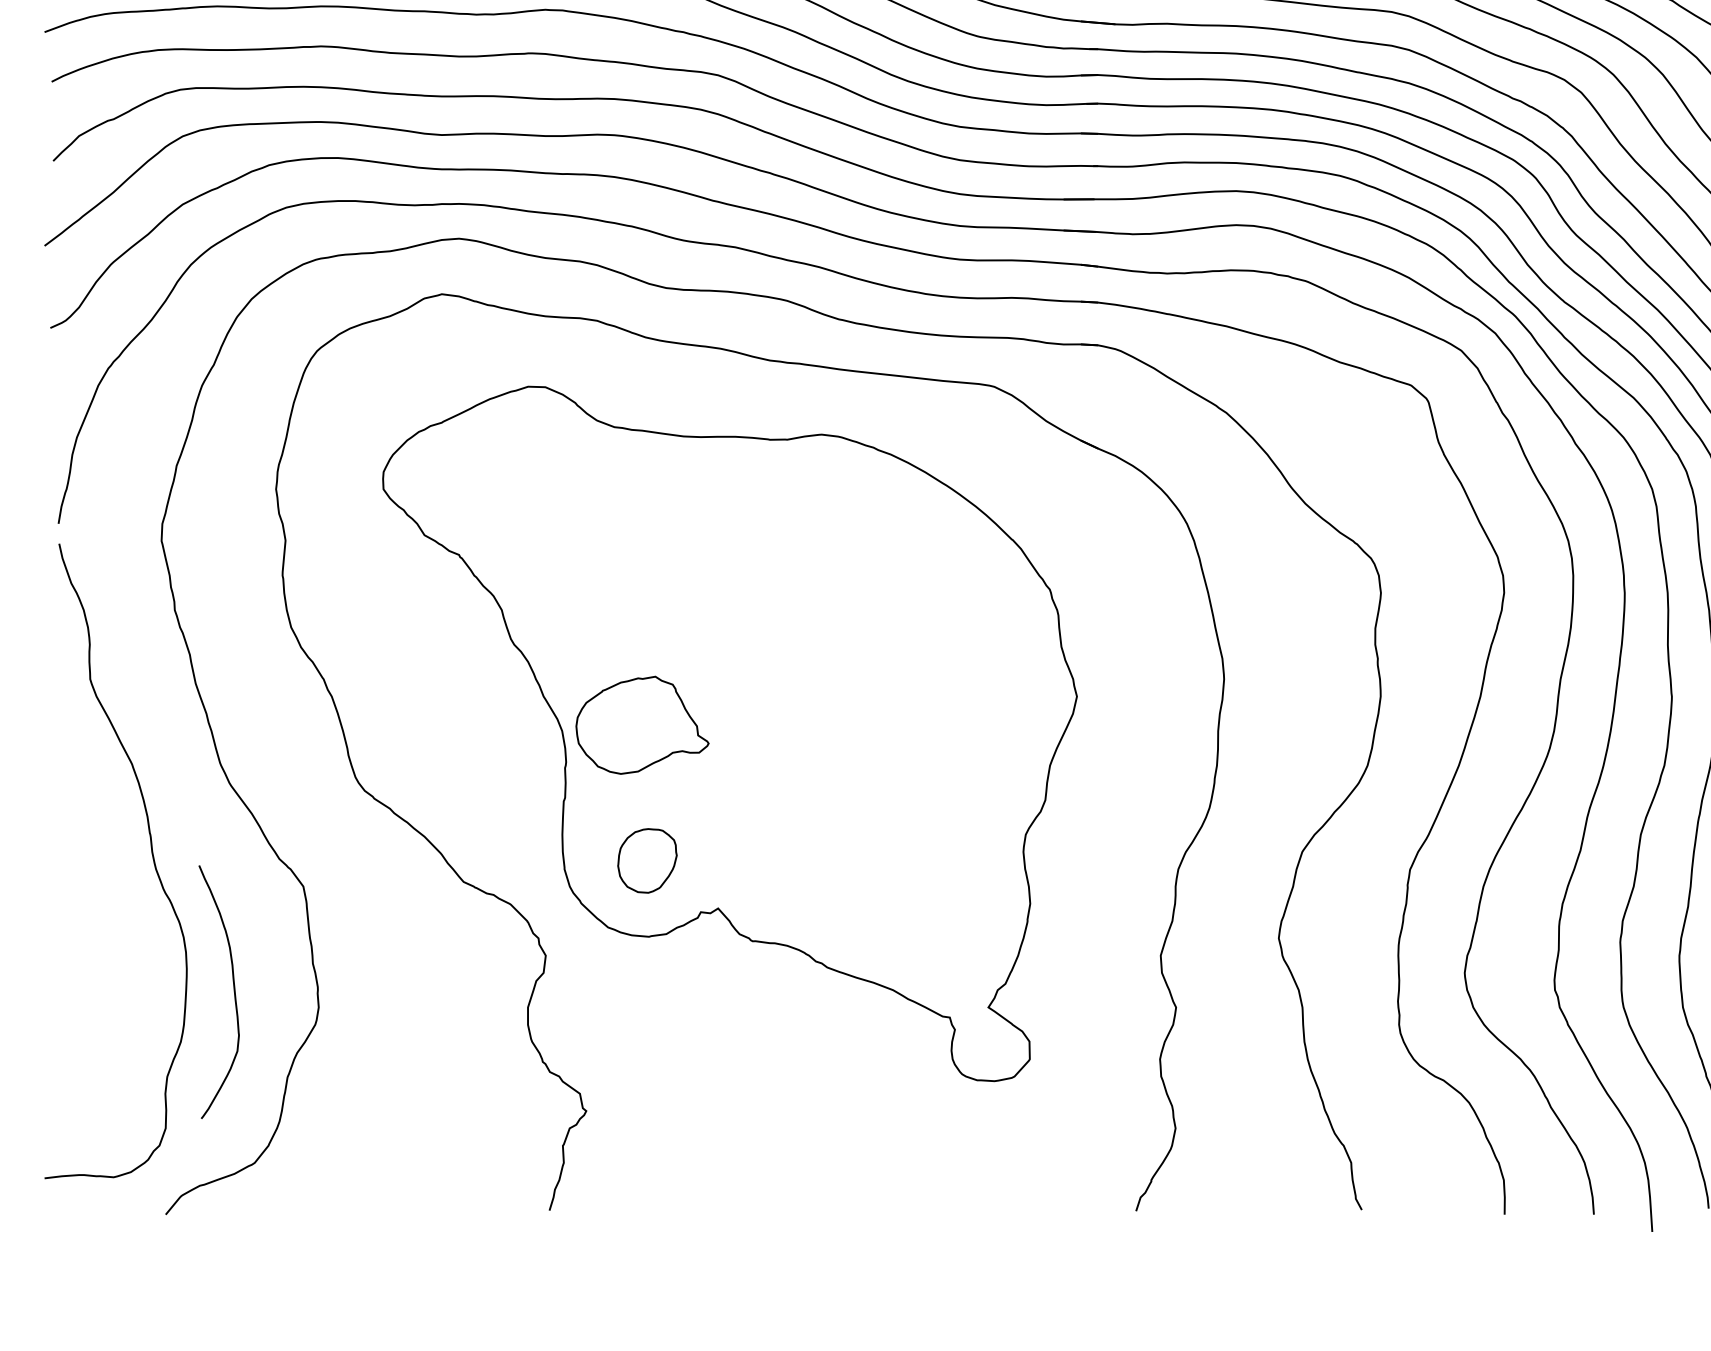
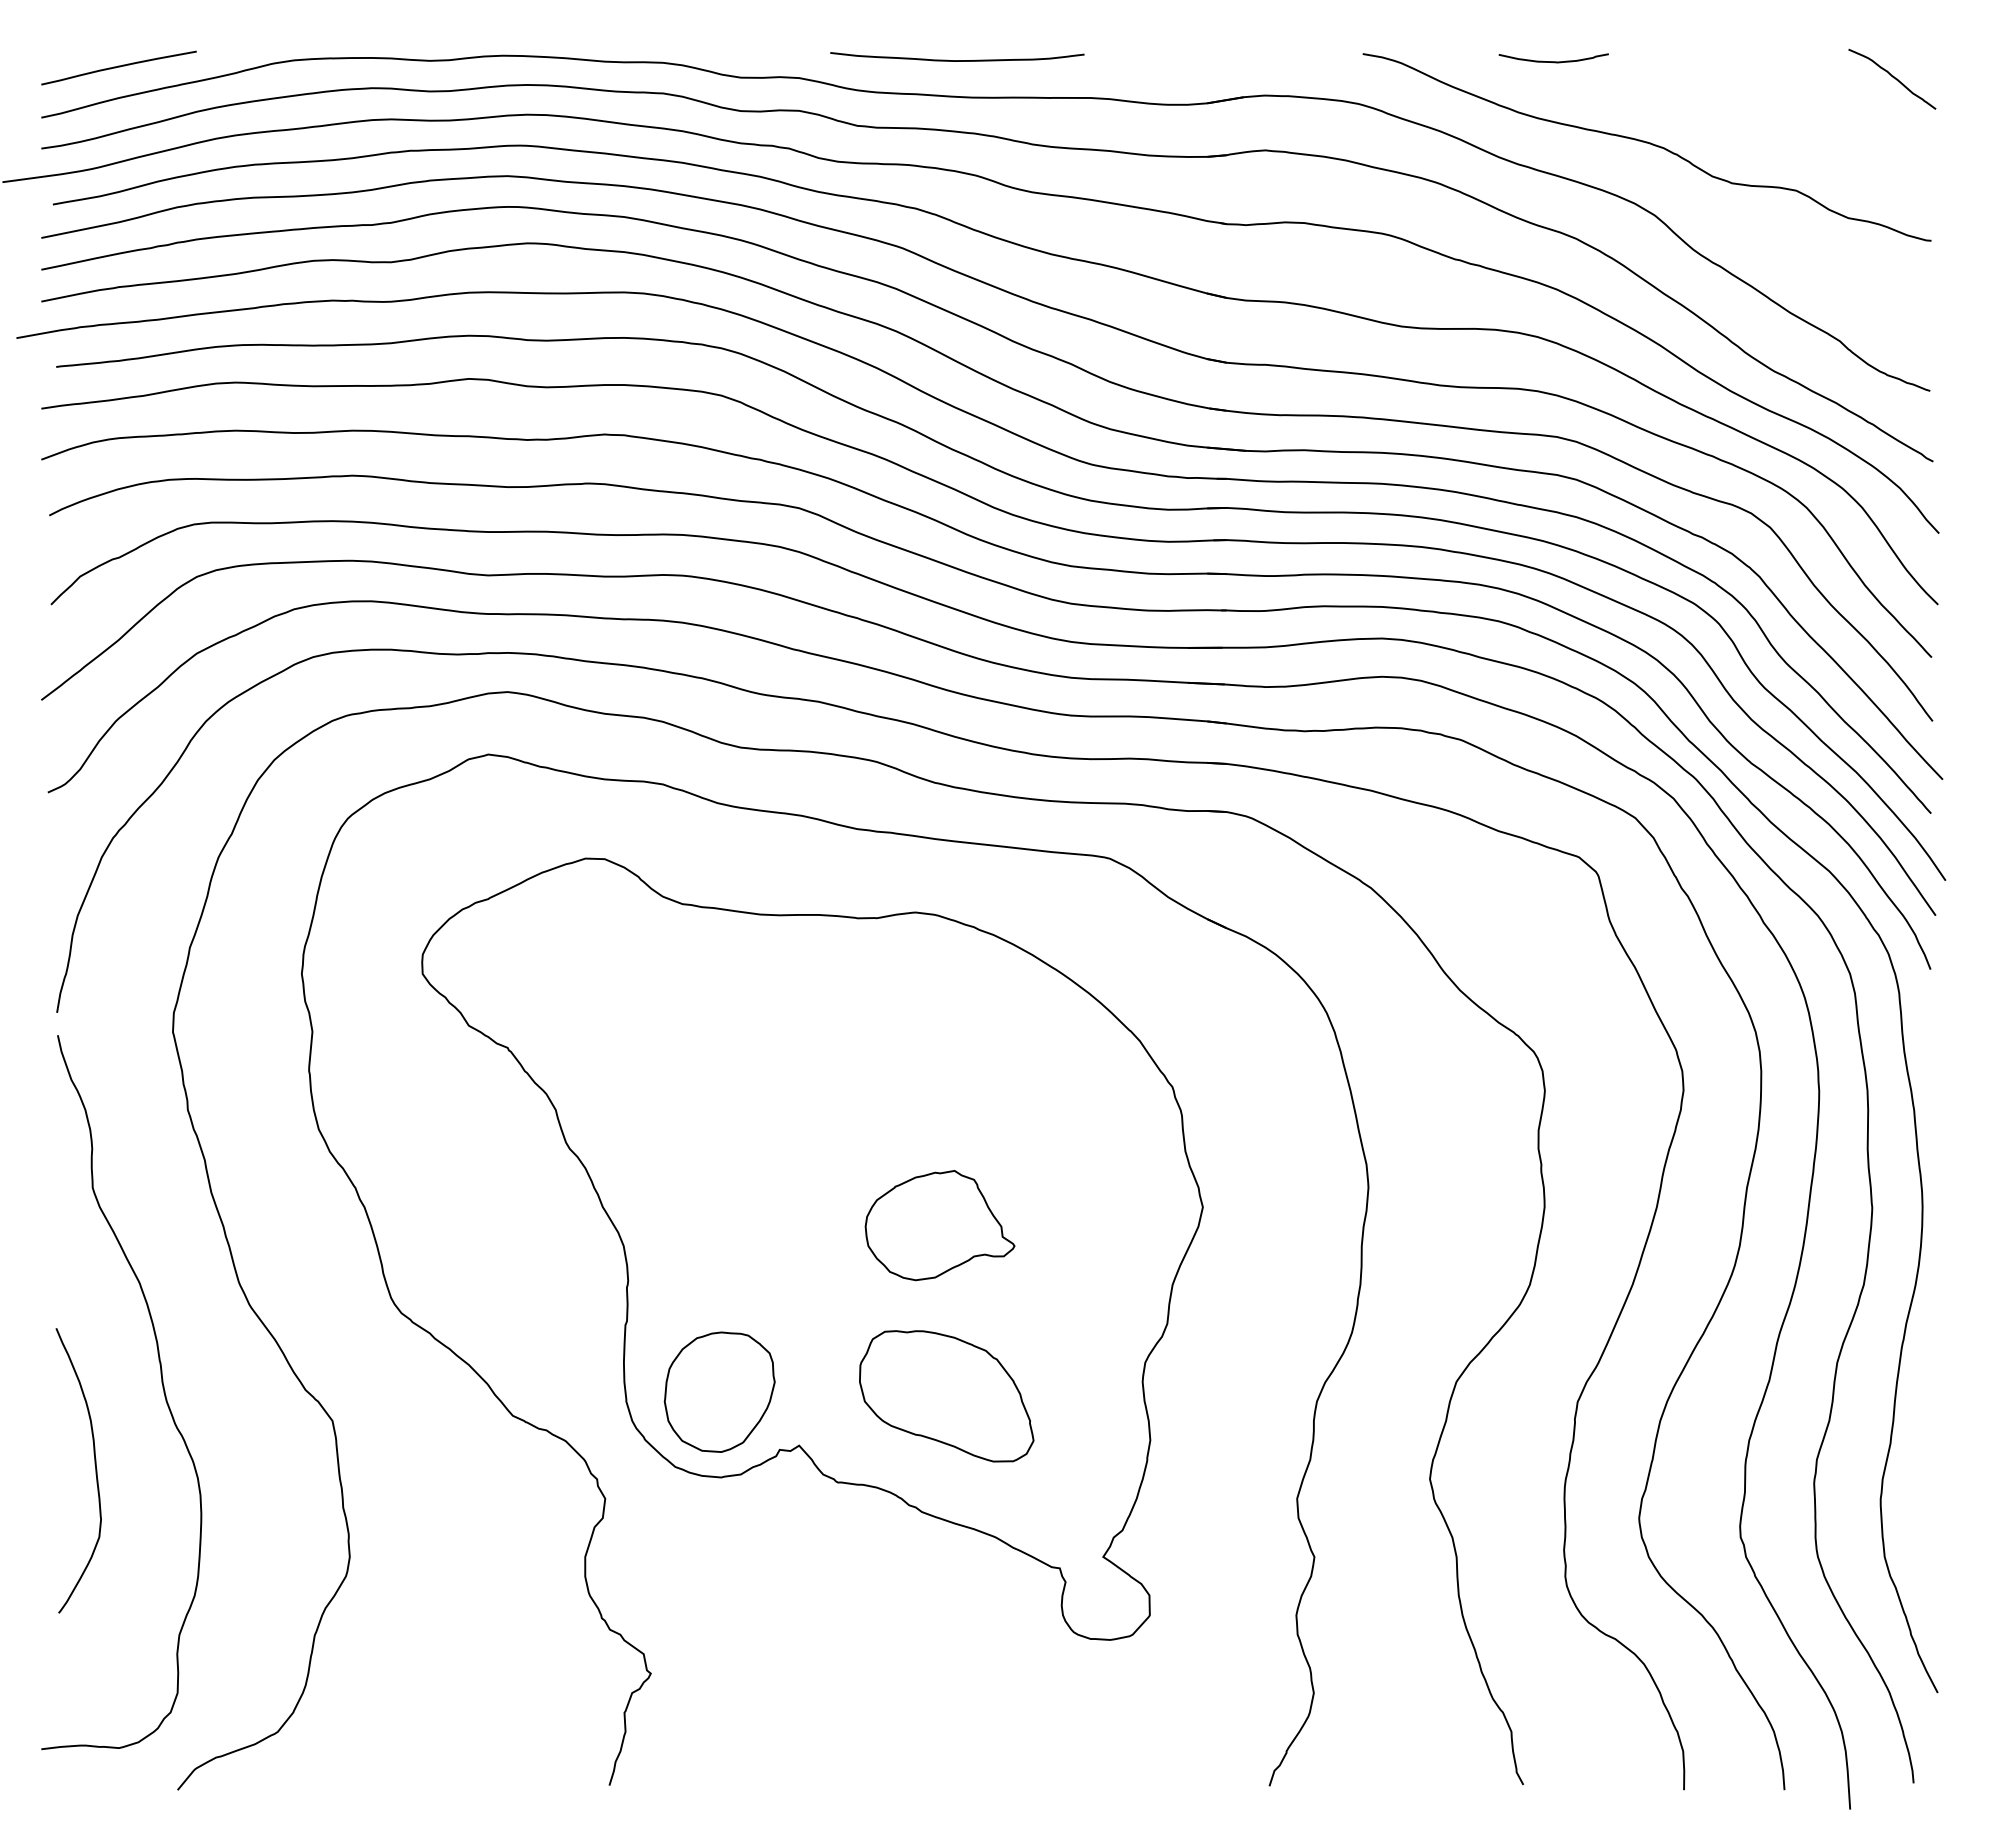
part: (642, 725) -> (939, 1225), moved
part: (647, 860) -> (719, 1391), size x1.67
part: (849, 864) -> (946, 1396), added
curve: (234, 991) -> (95, 1470), moved

